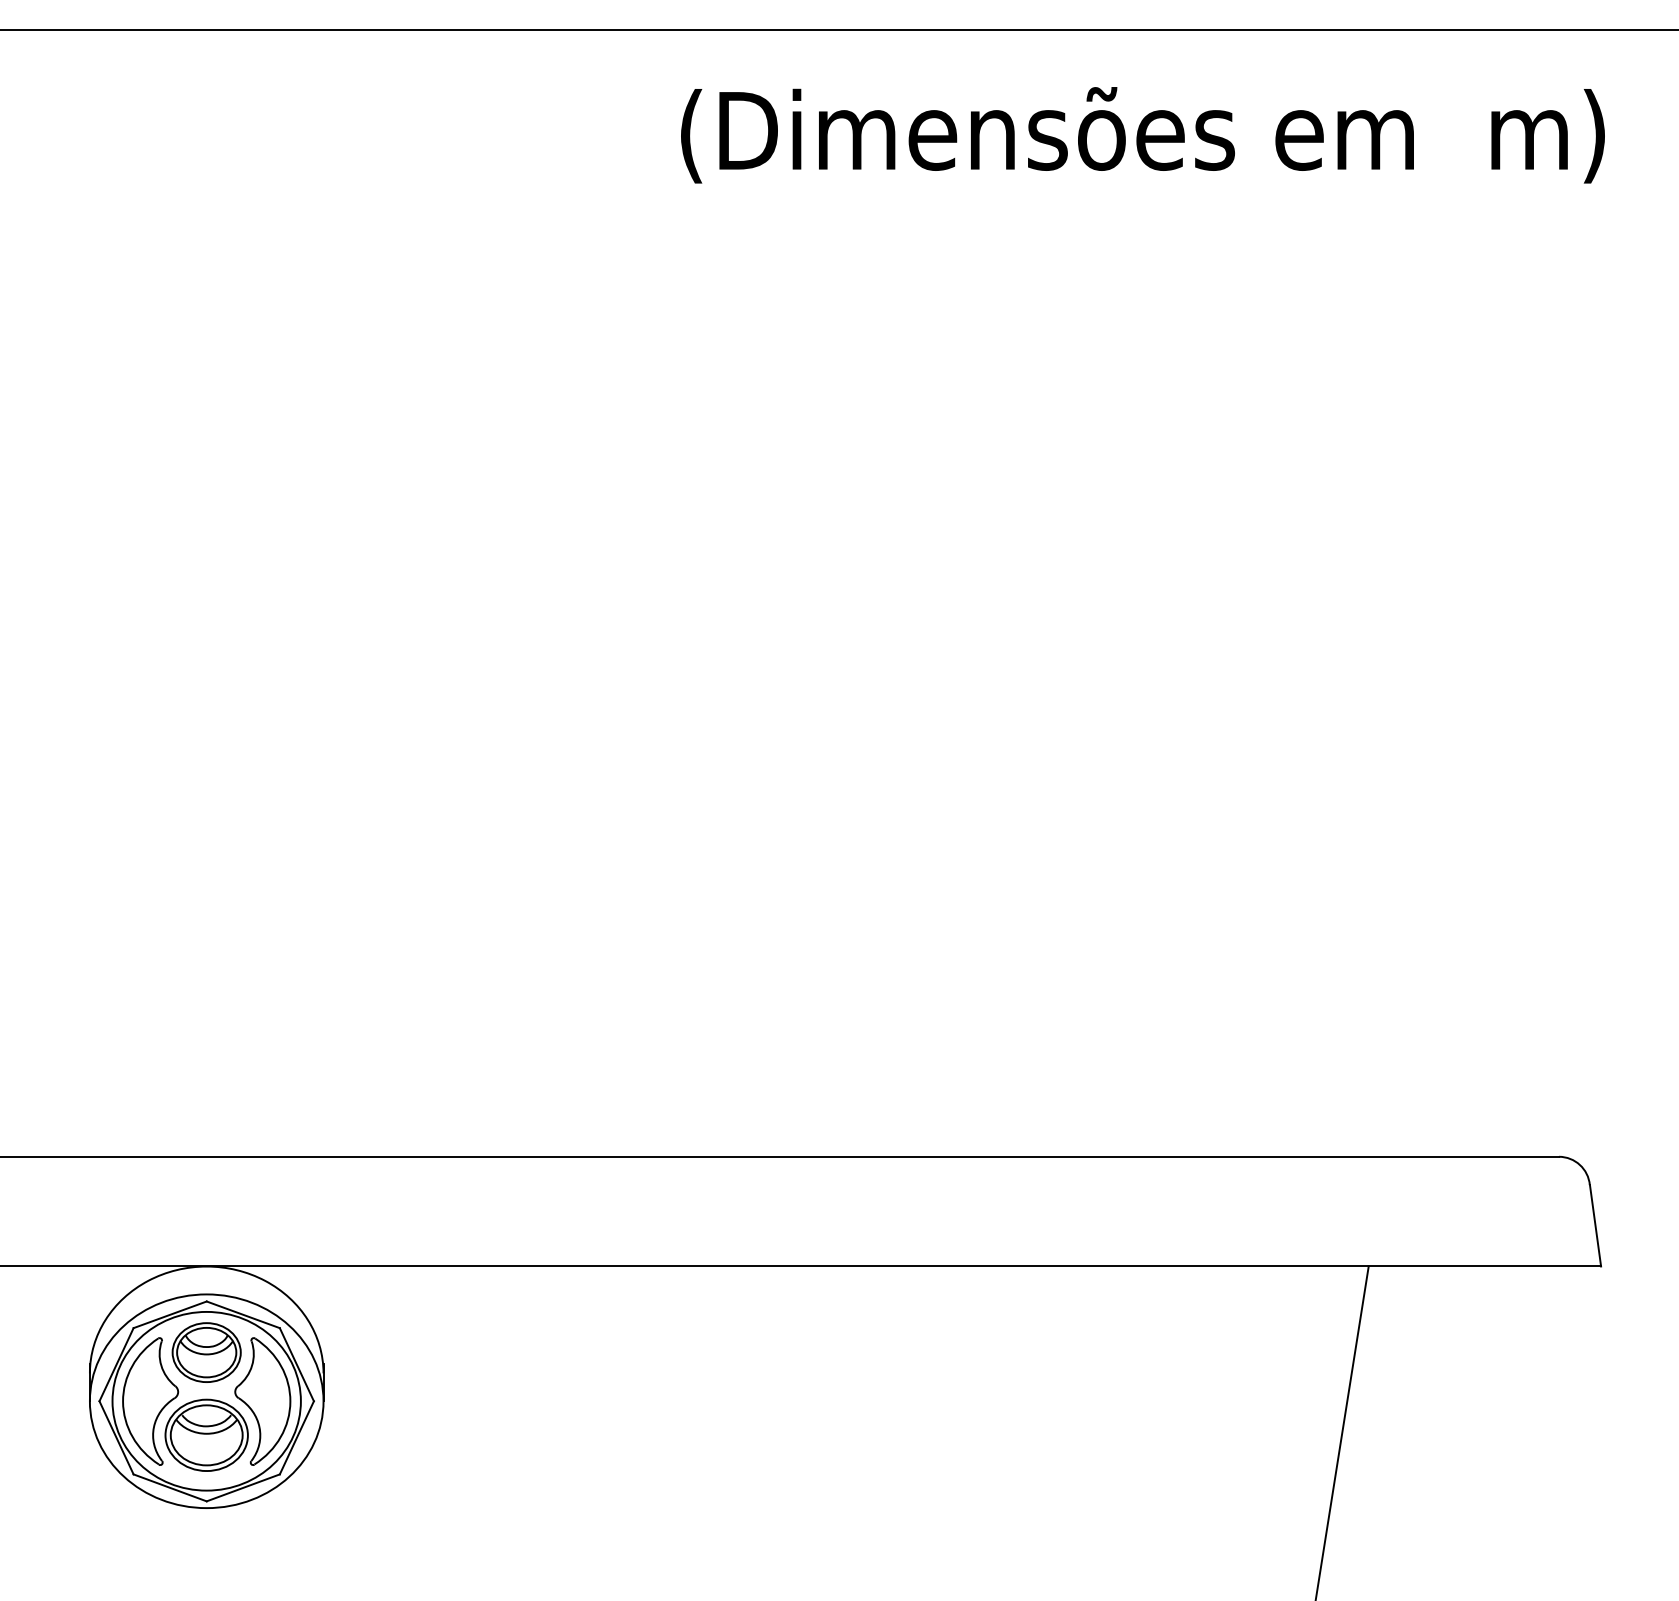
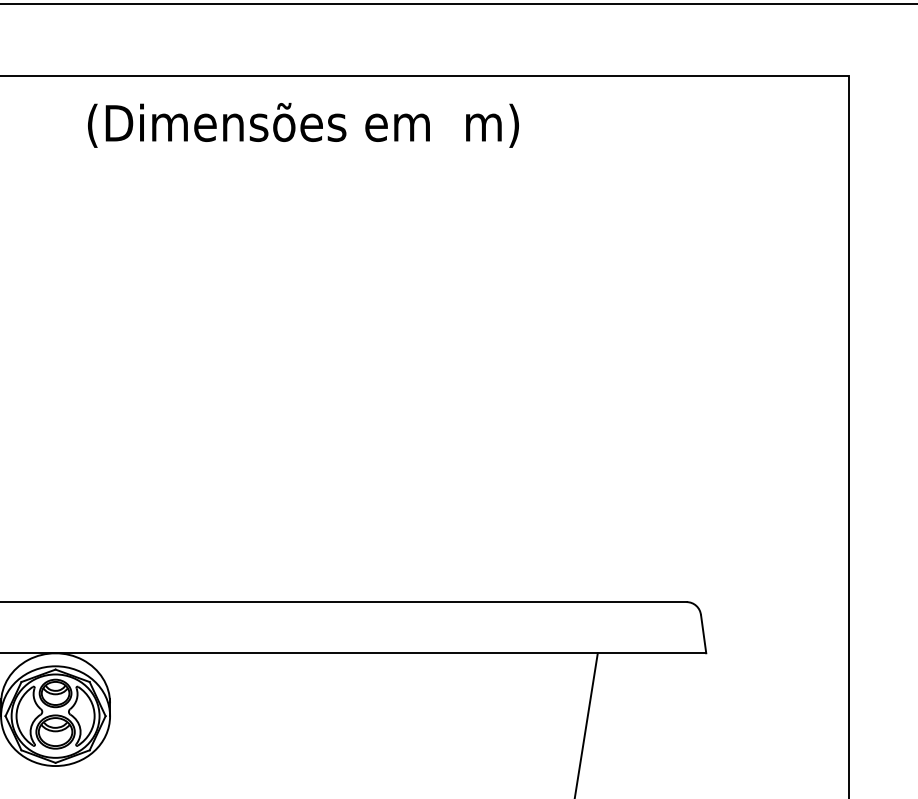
text: (1143, 135) -> (303, 125), moved

